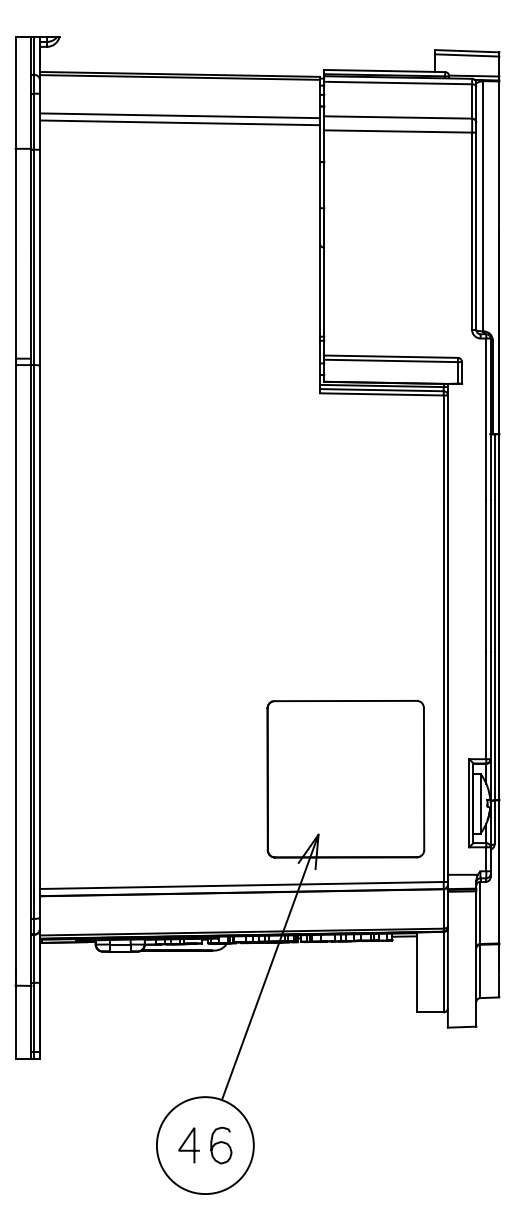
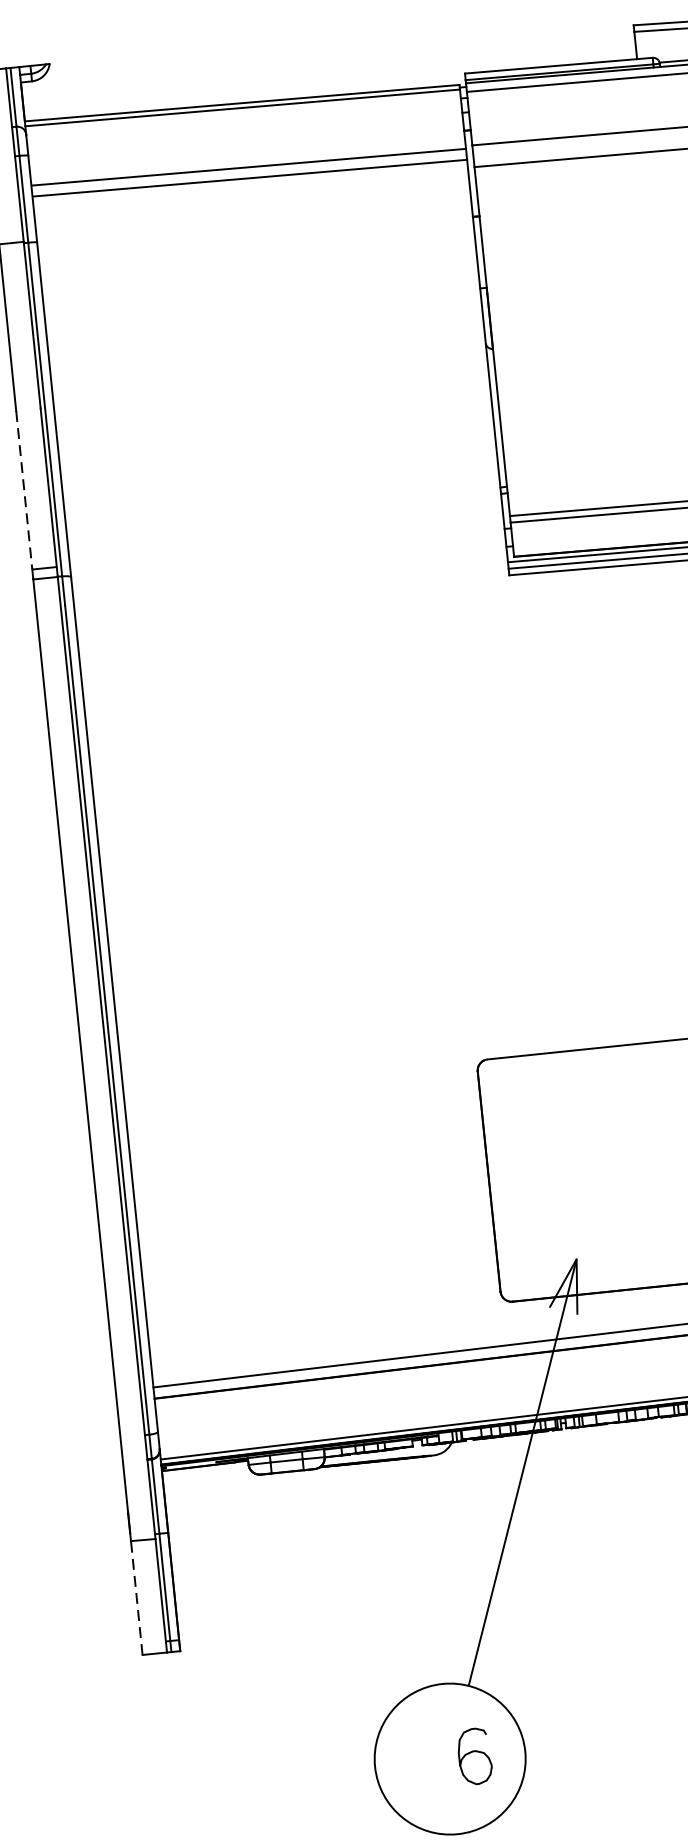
line: (15, 308) -> (24, 491), solid -> dashed
line: (15, 1022) -> (136, 1598), solid -> dashed
line: (188, 1149) -> (424, 1767), removed

